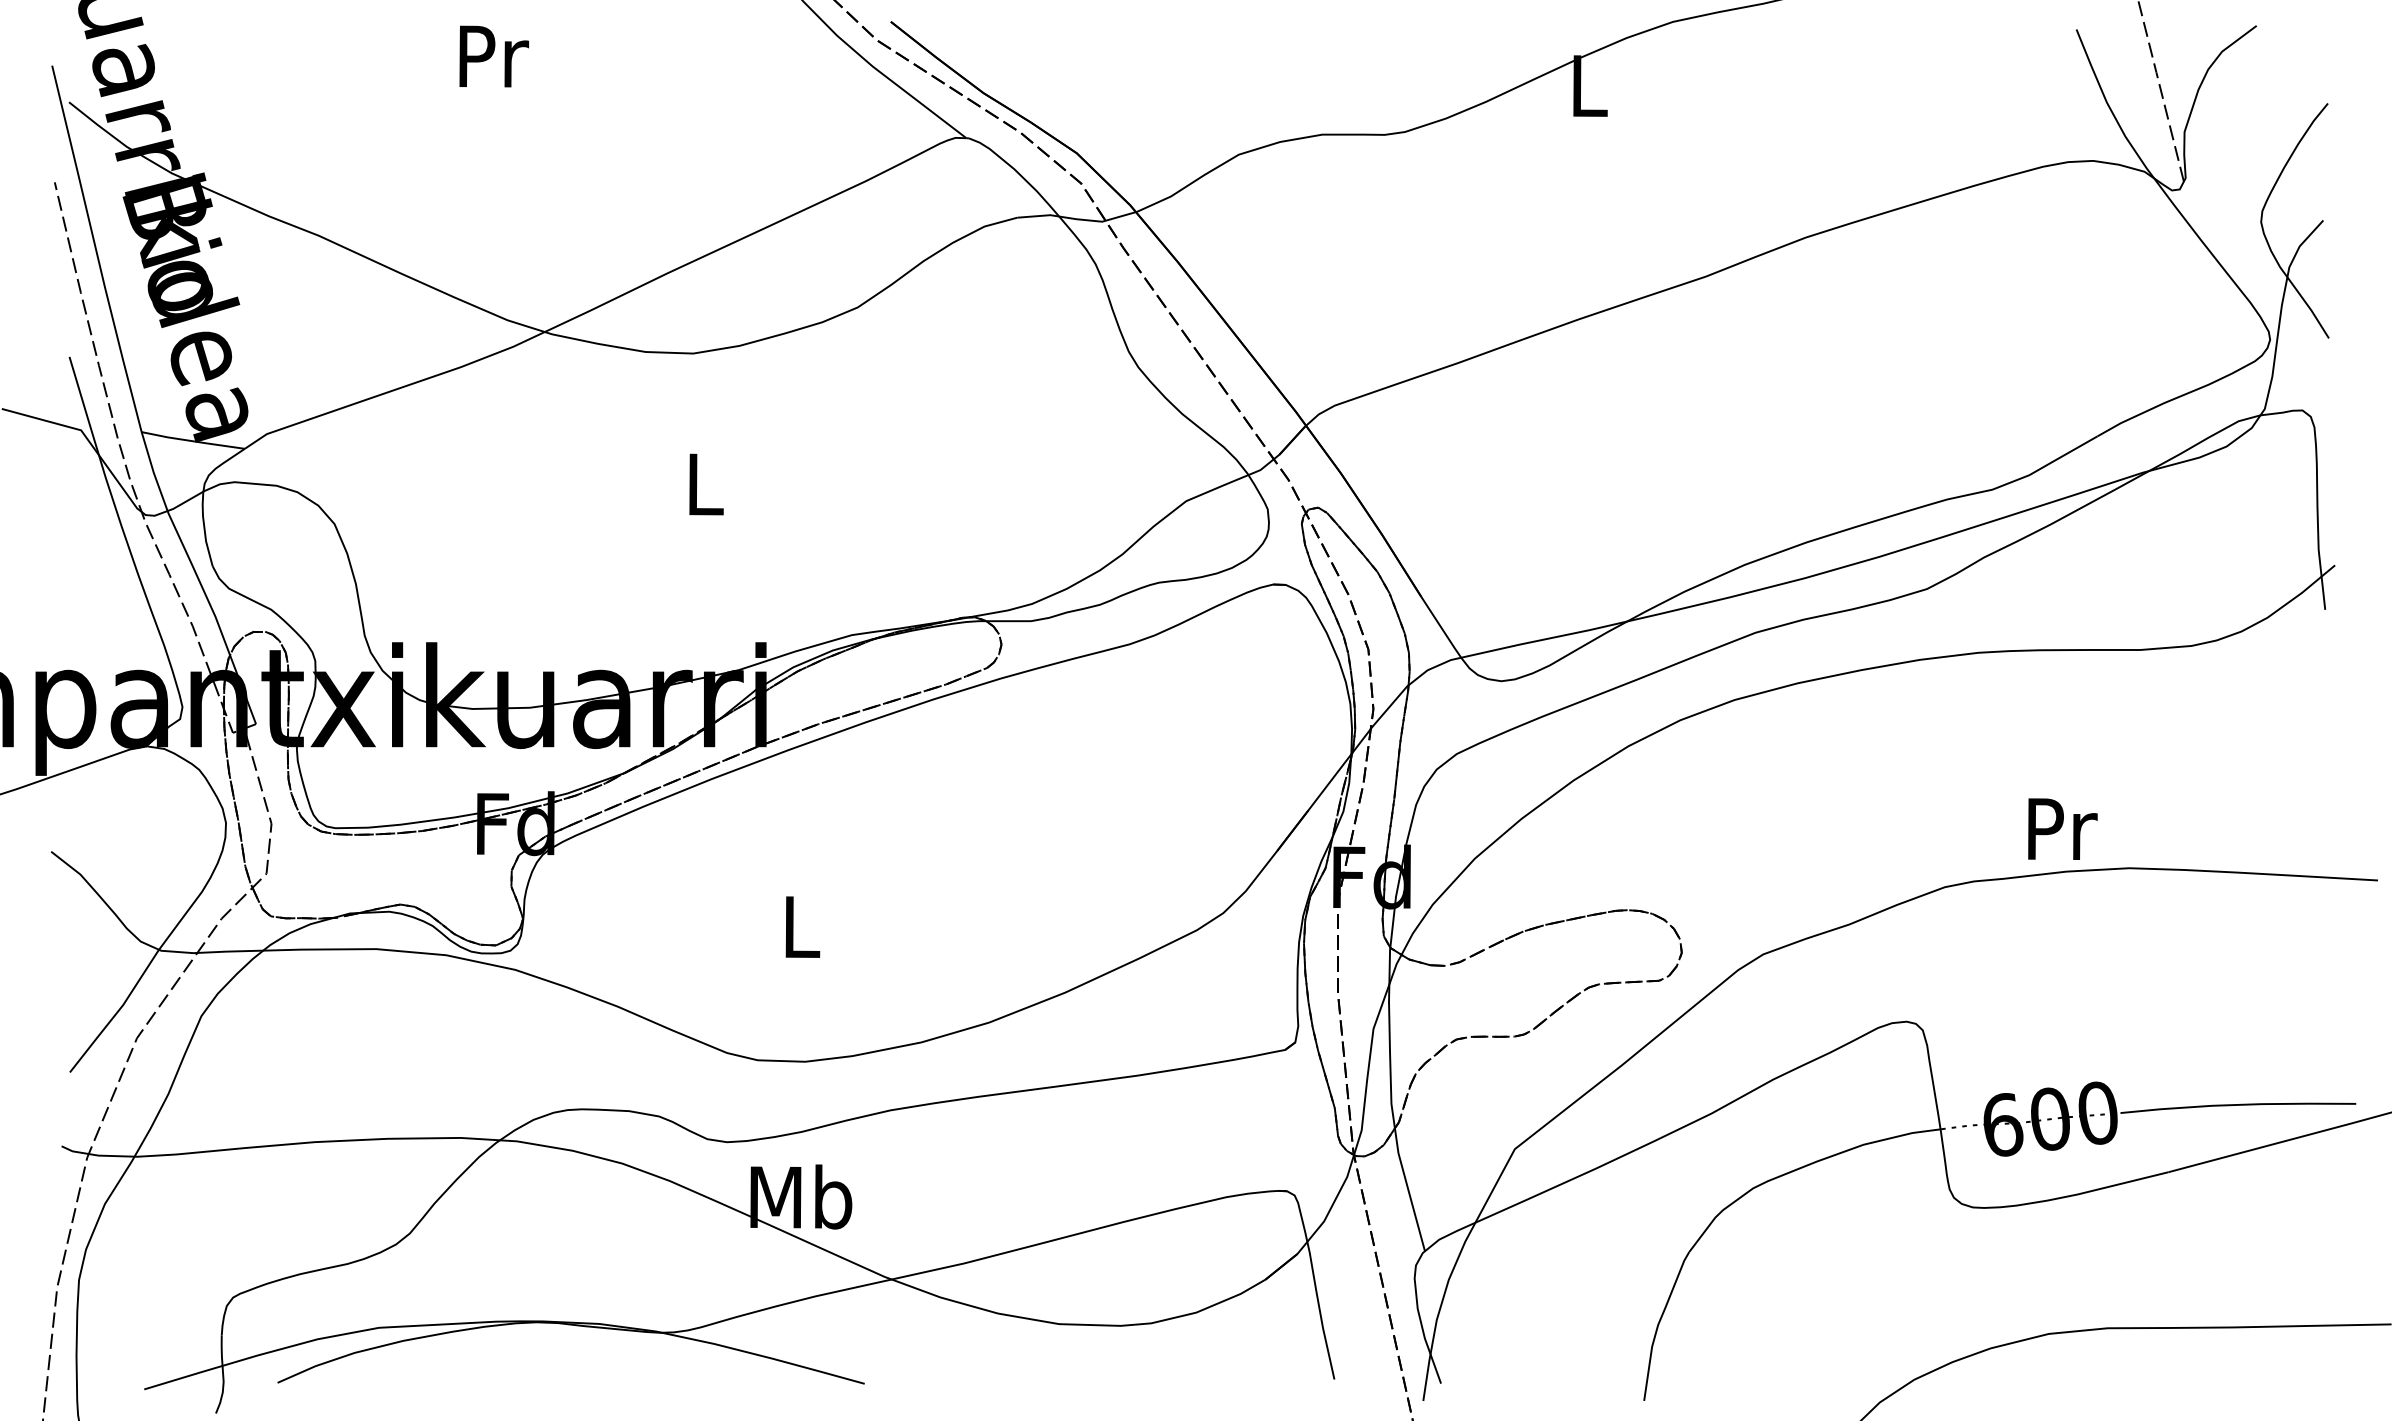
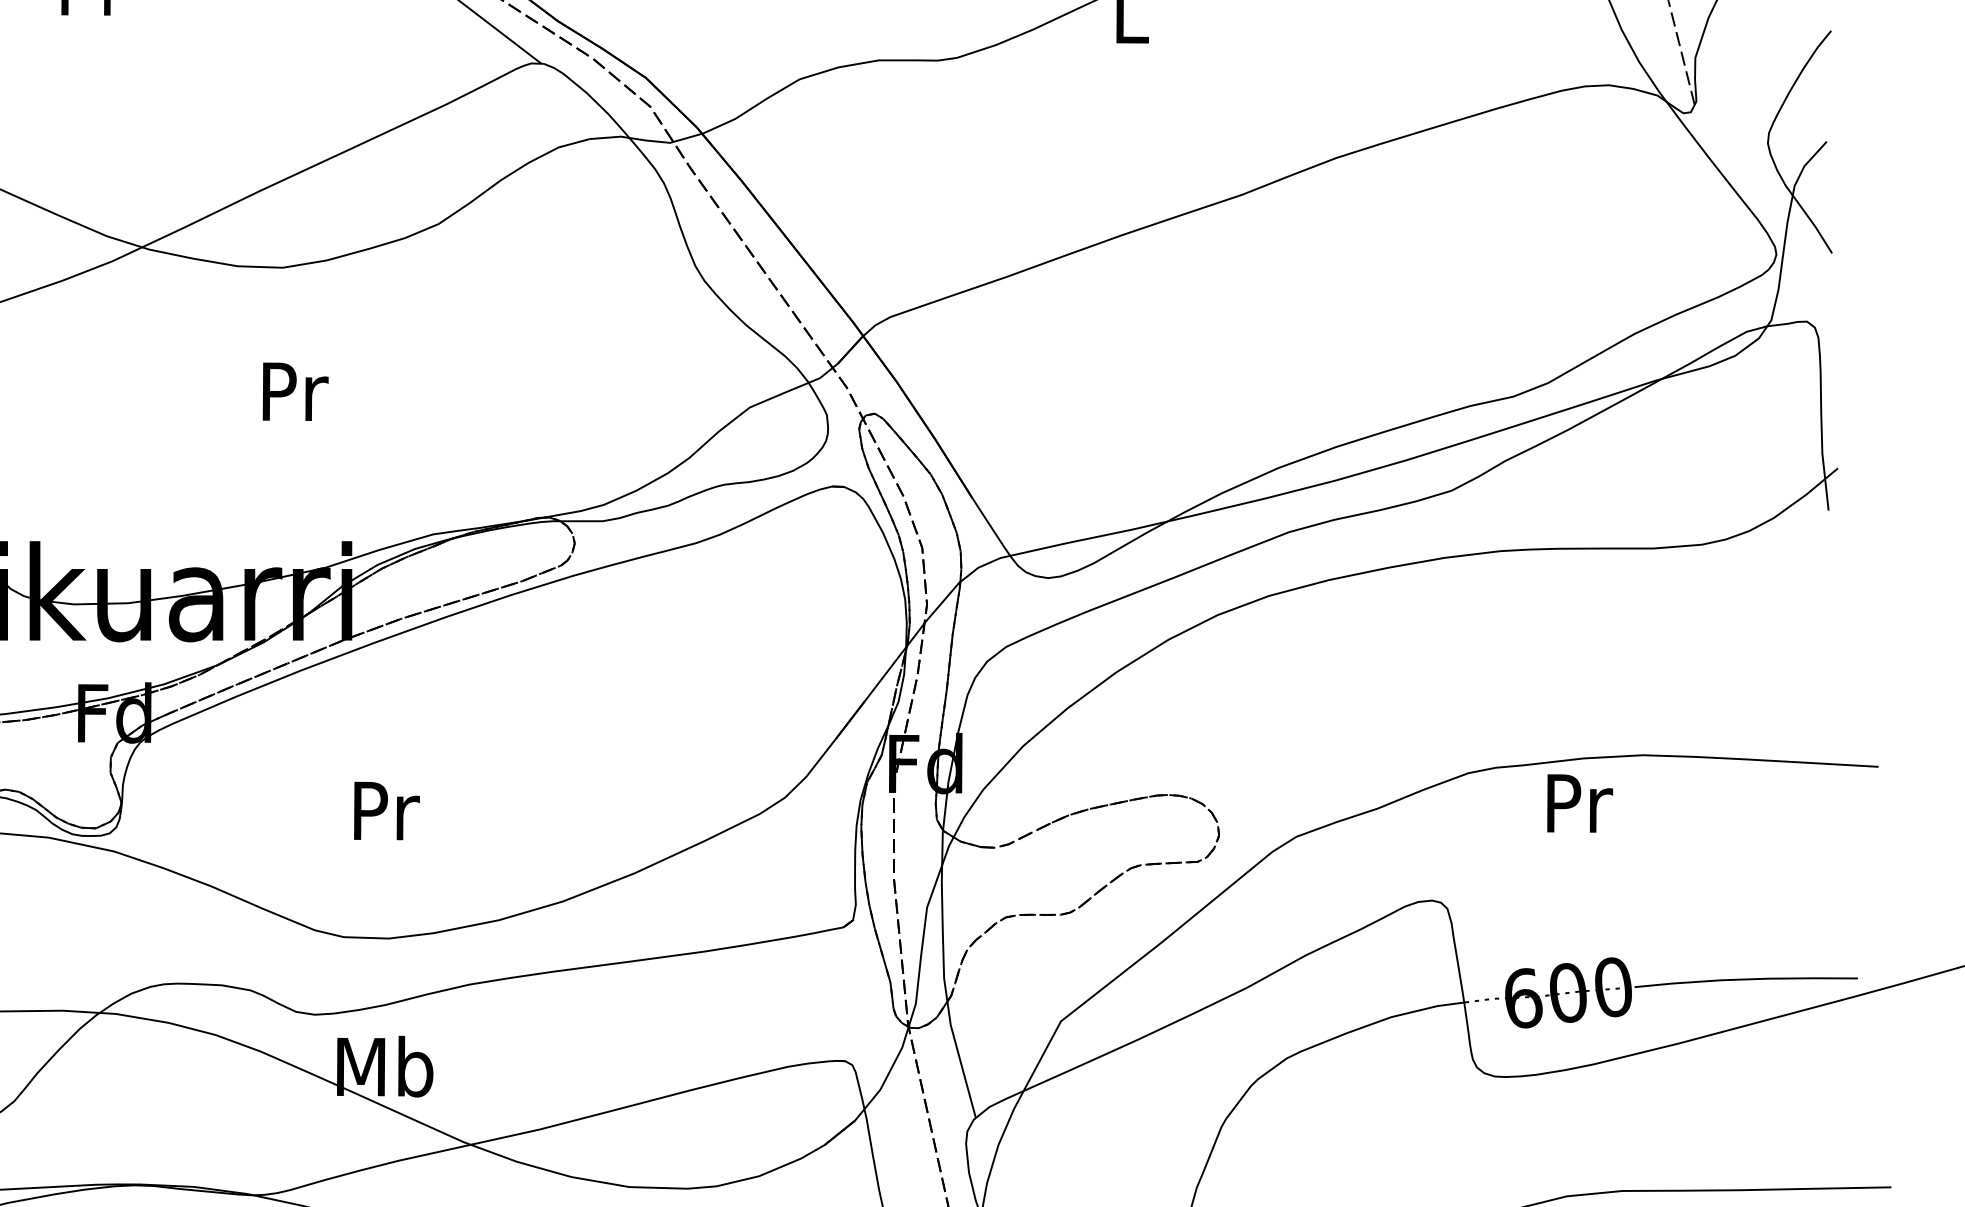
text: (706, 484) -> (295, 391), L -> Pr
text: (2062, 828) -> (1579, 802), moved
text: (802, 926) -> (386, 810), L -> Pr

